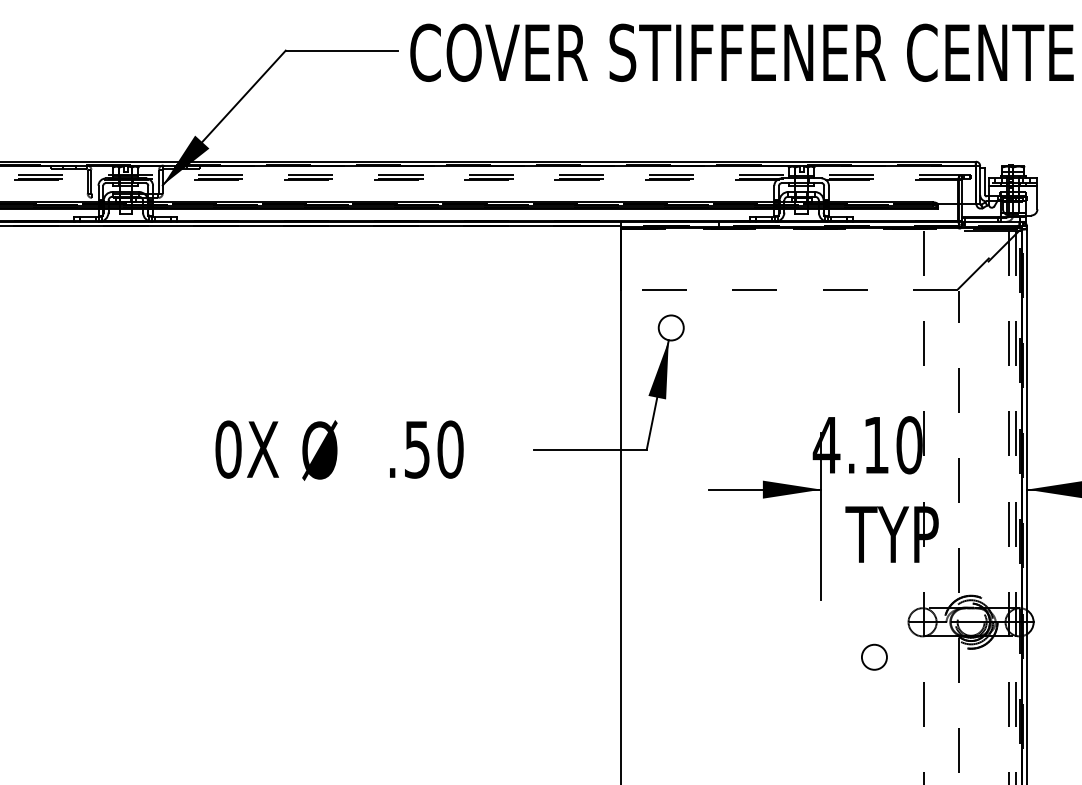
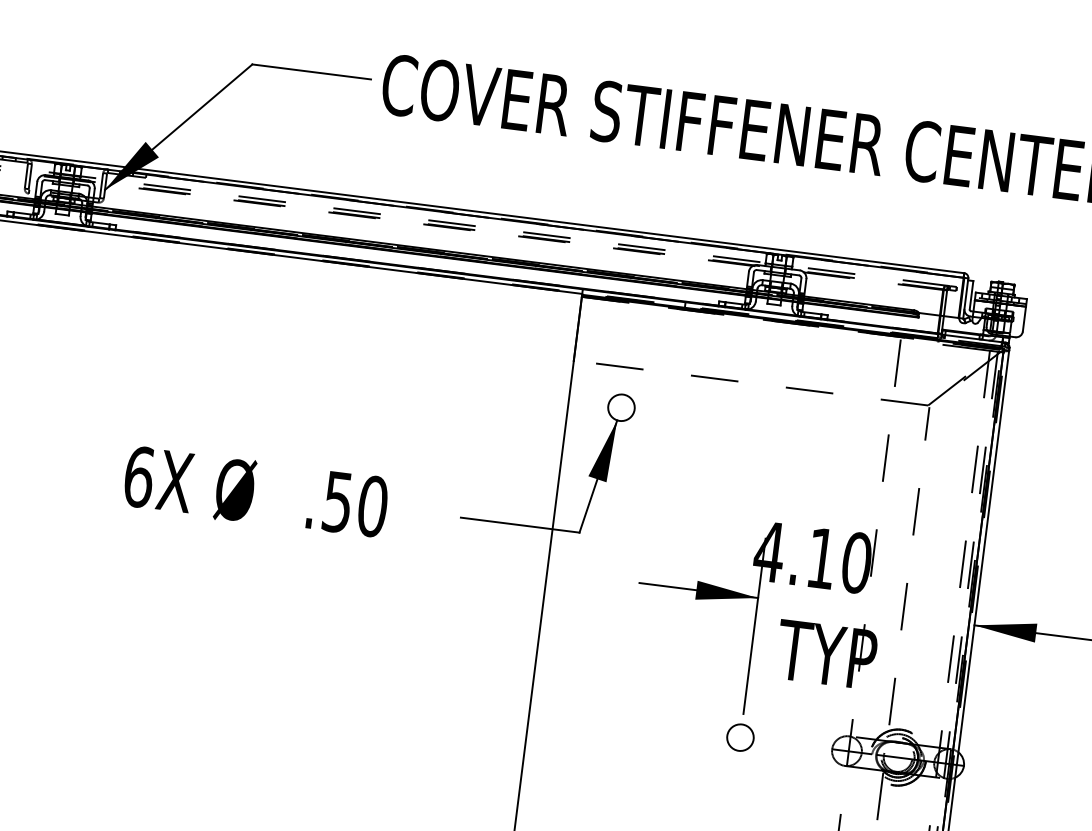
text: (228, 449) -> (139, 476), 0X -> 6X
circle: (874, 656) -> (740, 736), moved

